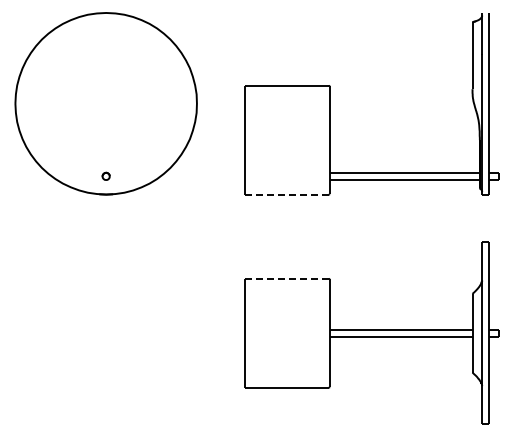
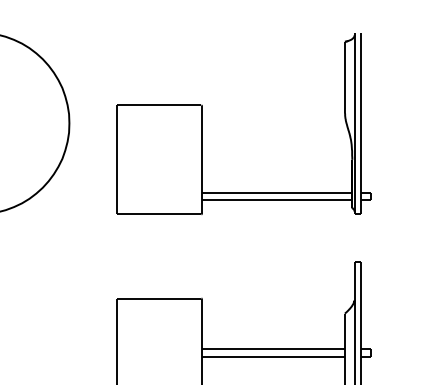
line: (287, 194) -> (159, 214), dashed -> solid
line: (286, 278) -> (158, 298), dashed -> solid

